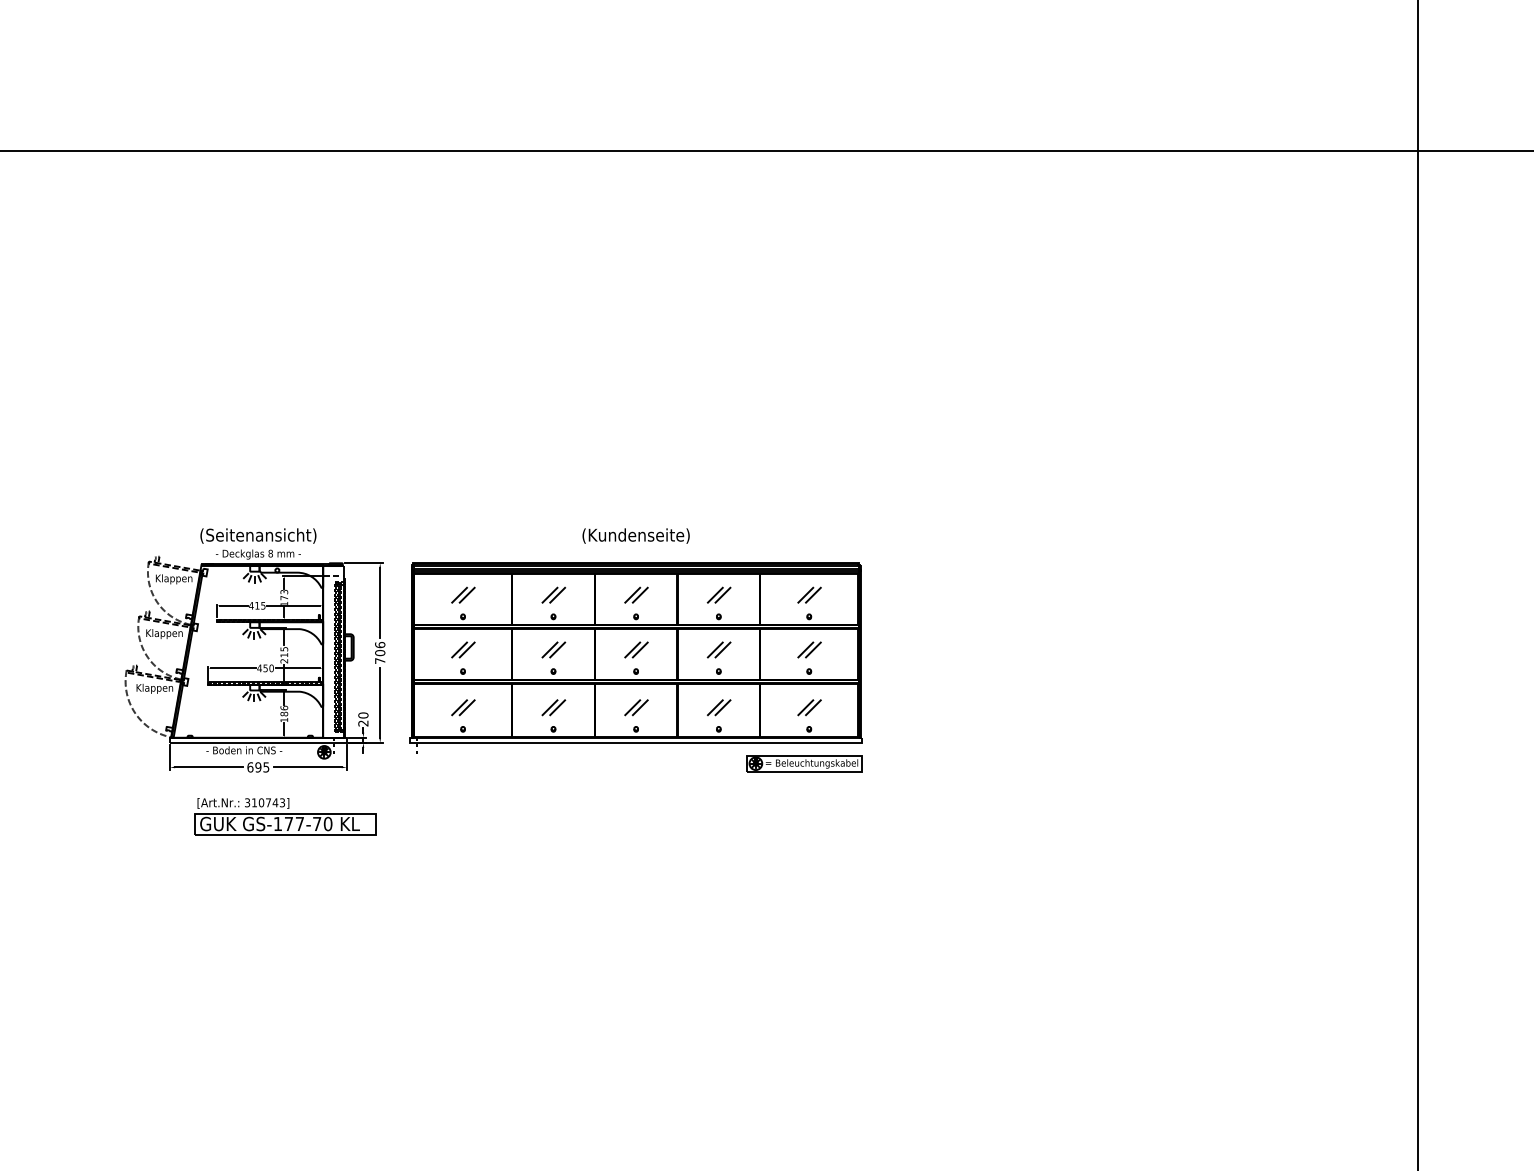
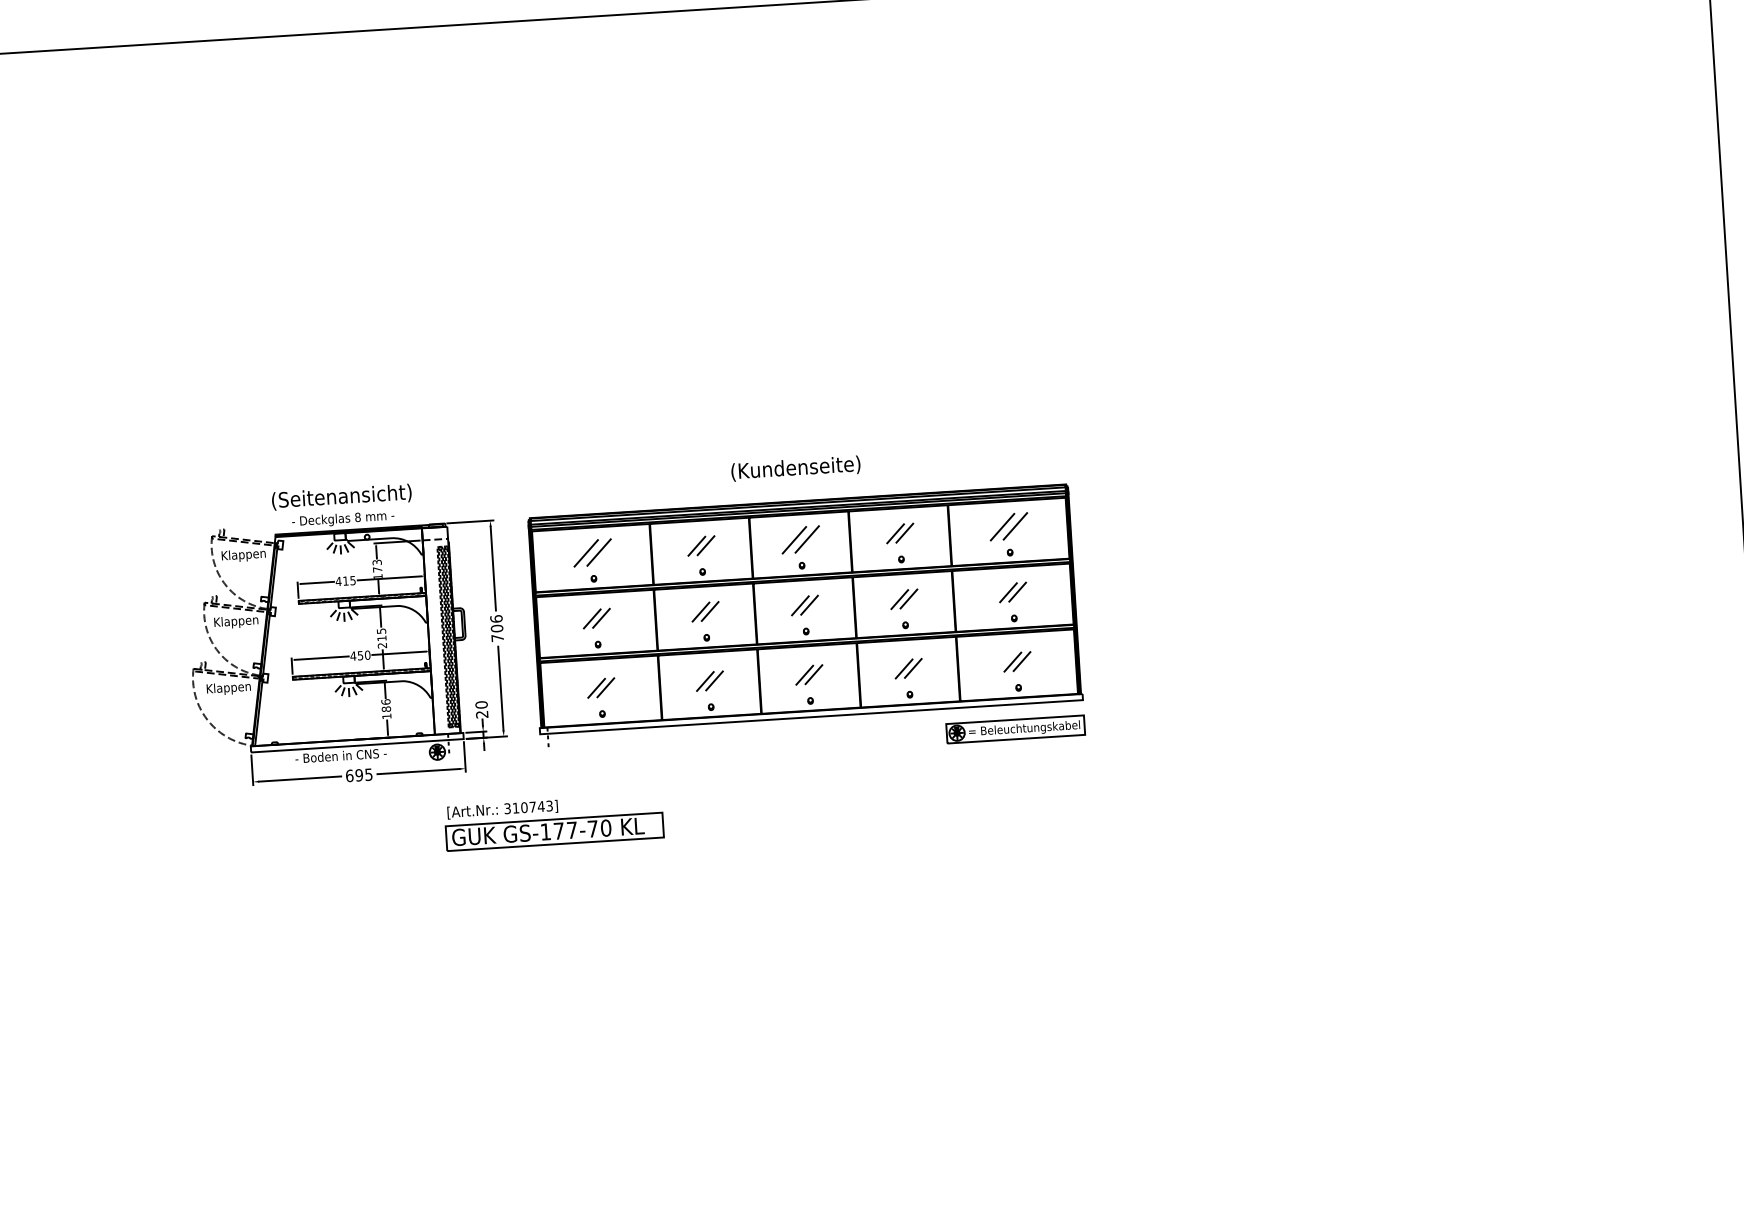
part: (463, 594) -> (592, 551), size x1.4
part: (636, 594) -> (800, 538), size x1.4
part: (809, 594) -> (1008, 525), size x1.4
part: (285, 816) -> (554, 822), moved

